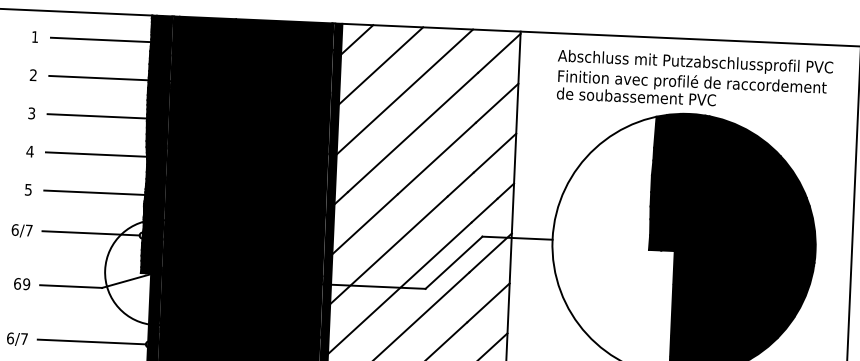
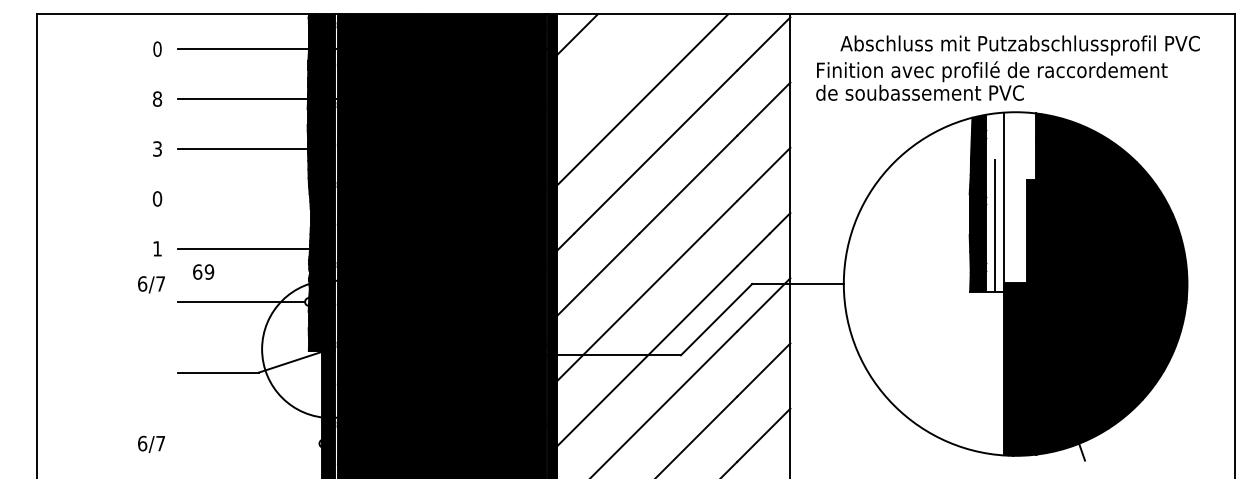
text: (35, 36) -> (157, 48), 1 -> 0
line: (380, 65) -> (609, 66), removed
text: (33, 74) -> (157, 98), 2 -> 8
text: (691, 89) -> (991, 80), moved
text: (30, 151) -> (157, 198), 4 -> 0
line: (98, 154) -> (246, 198), removed
fill: (683, 182) -> (1011, 201), removed
text: (28, 189) -> (157, 248), 5 -> 1
text: (22, 230) -> (151, 284), moved
text: (22, 283) -> (203, 271), moved
line: (91, 341) -> (248, 443), removed

